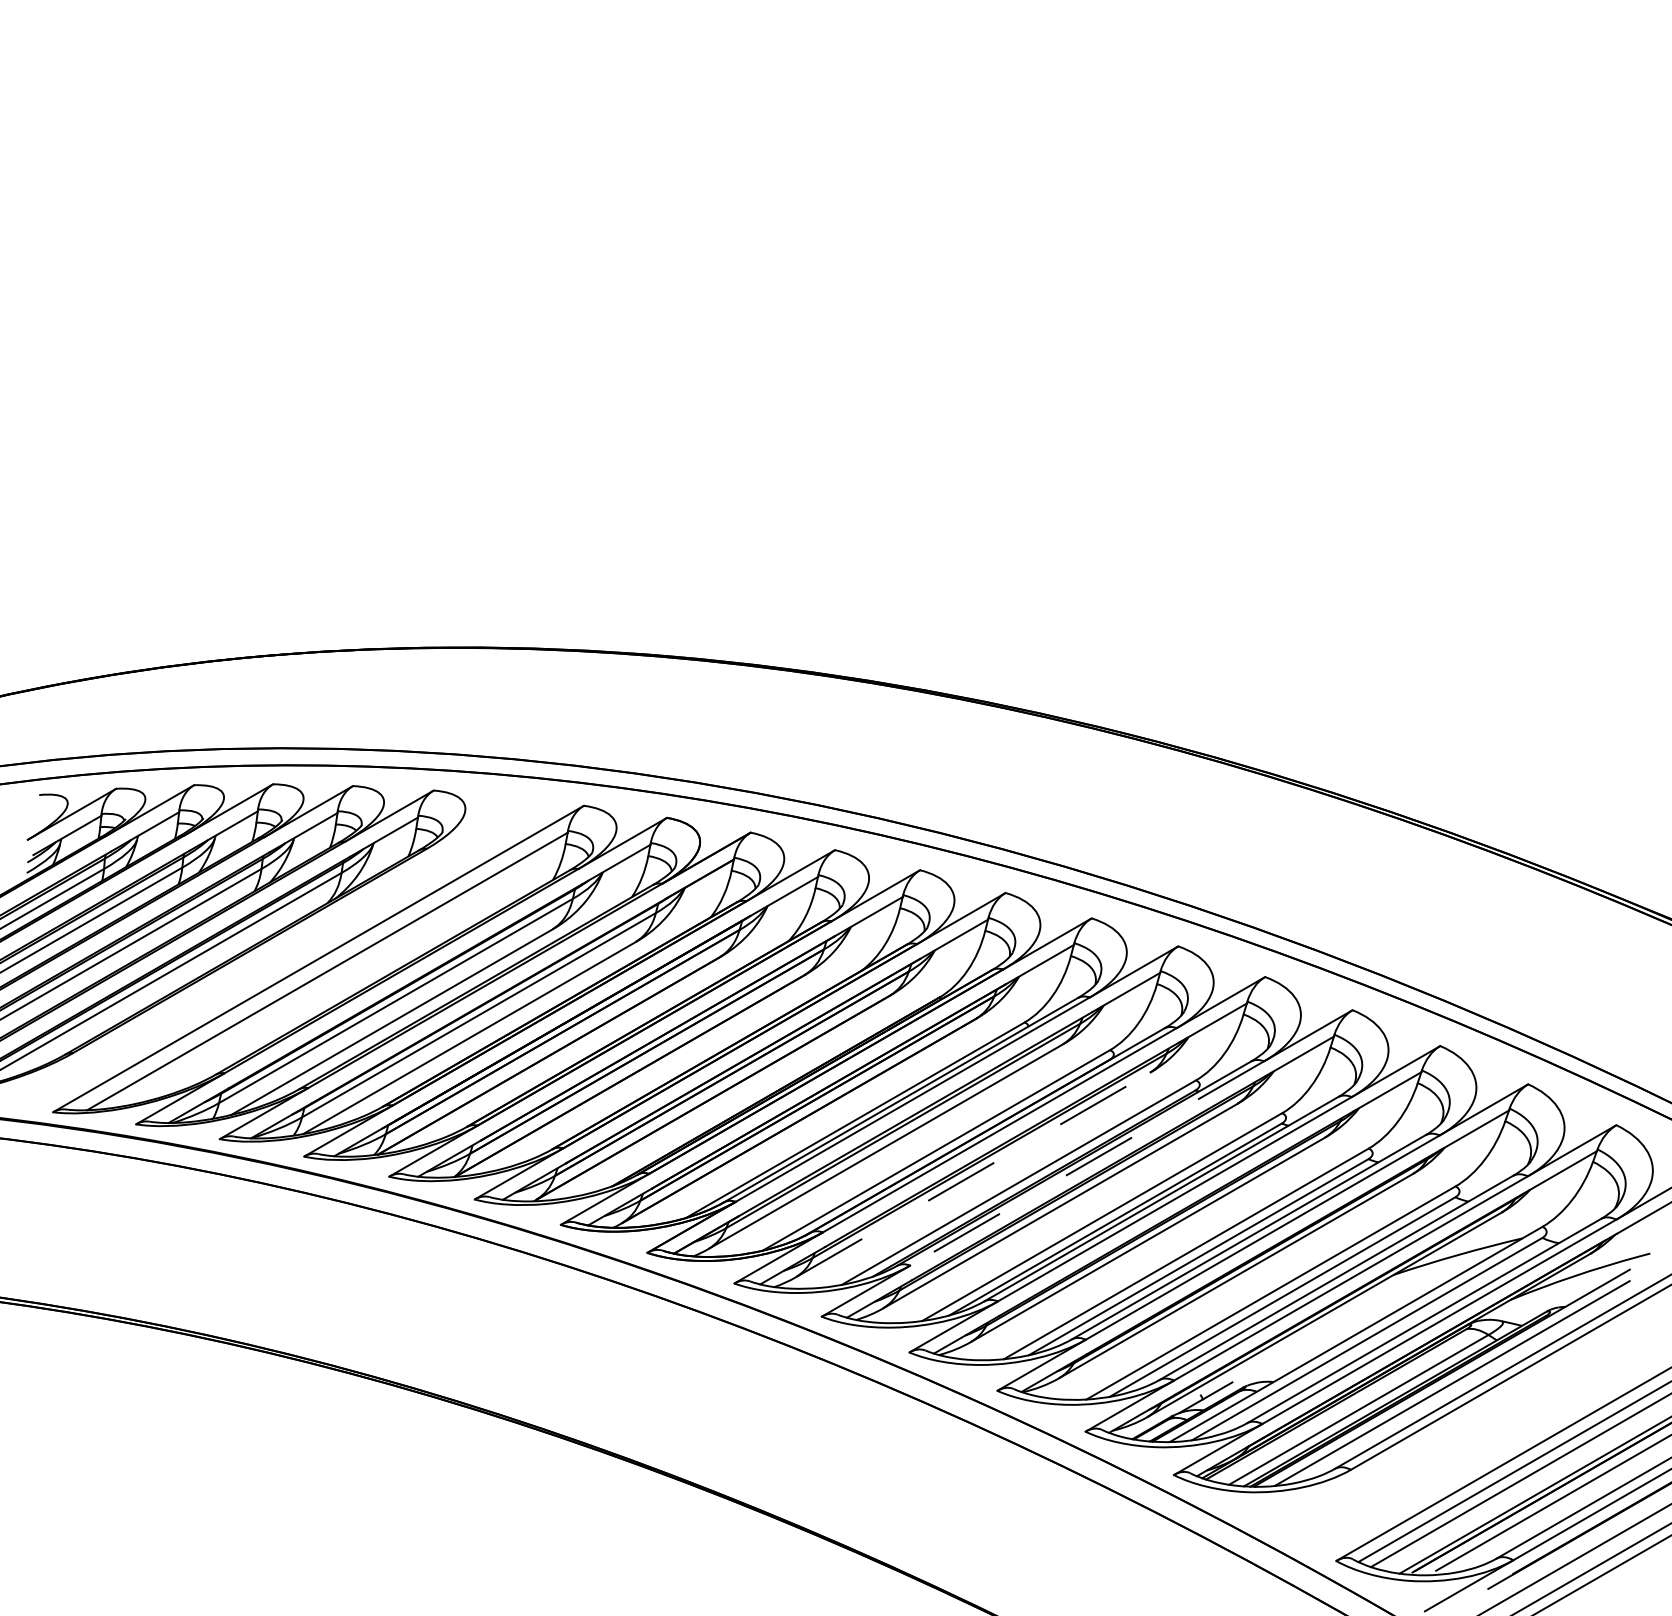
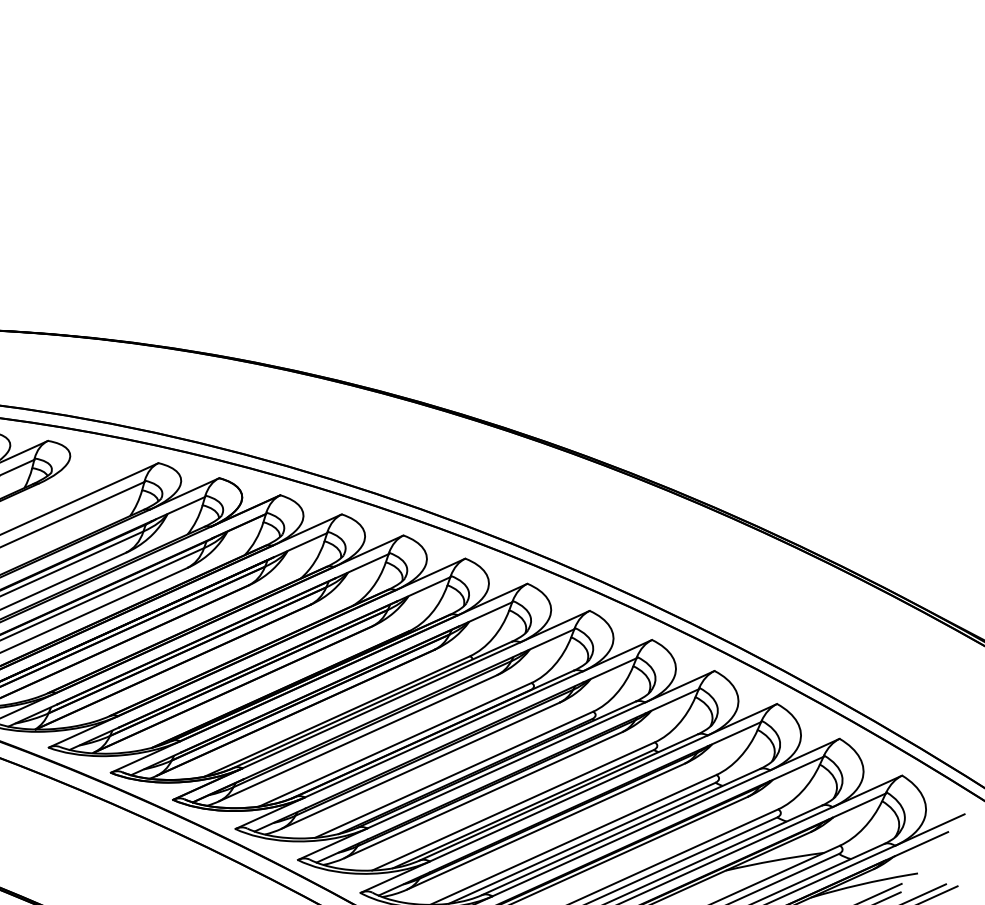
line: (1086, 1163) -> (505, 765), dashed -> solid
line: (973, 1174) -> (421, 765), dashed -> solid

